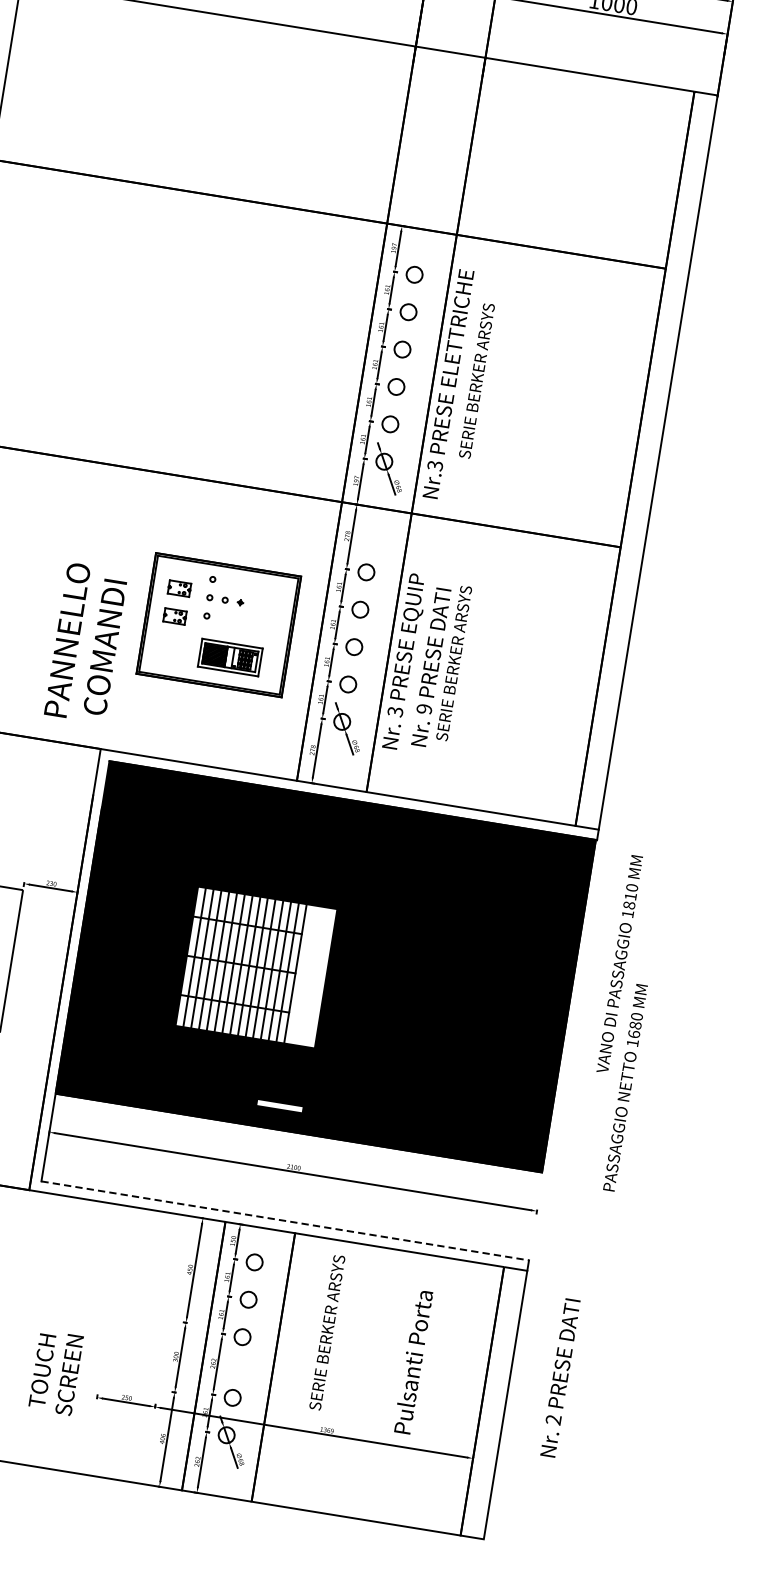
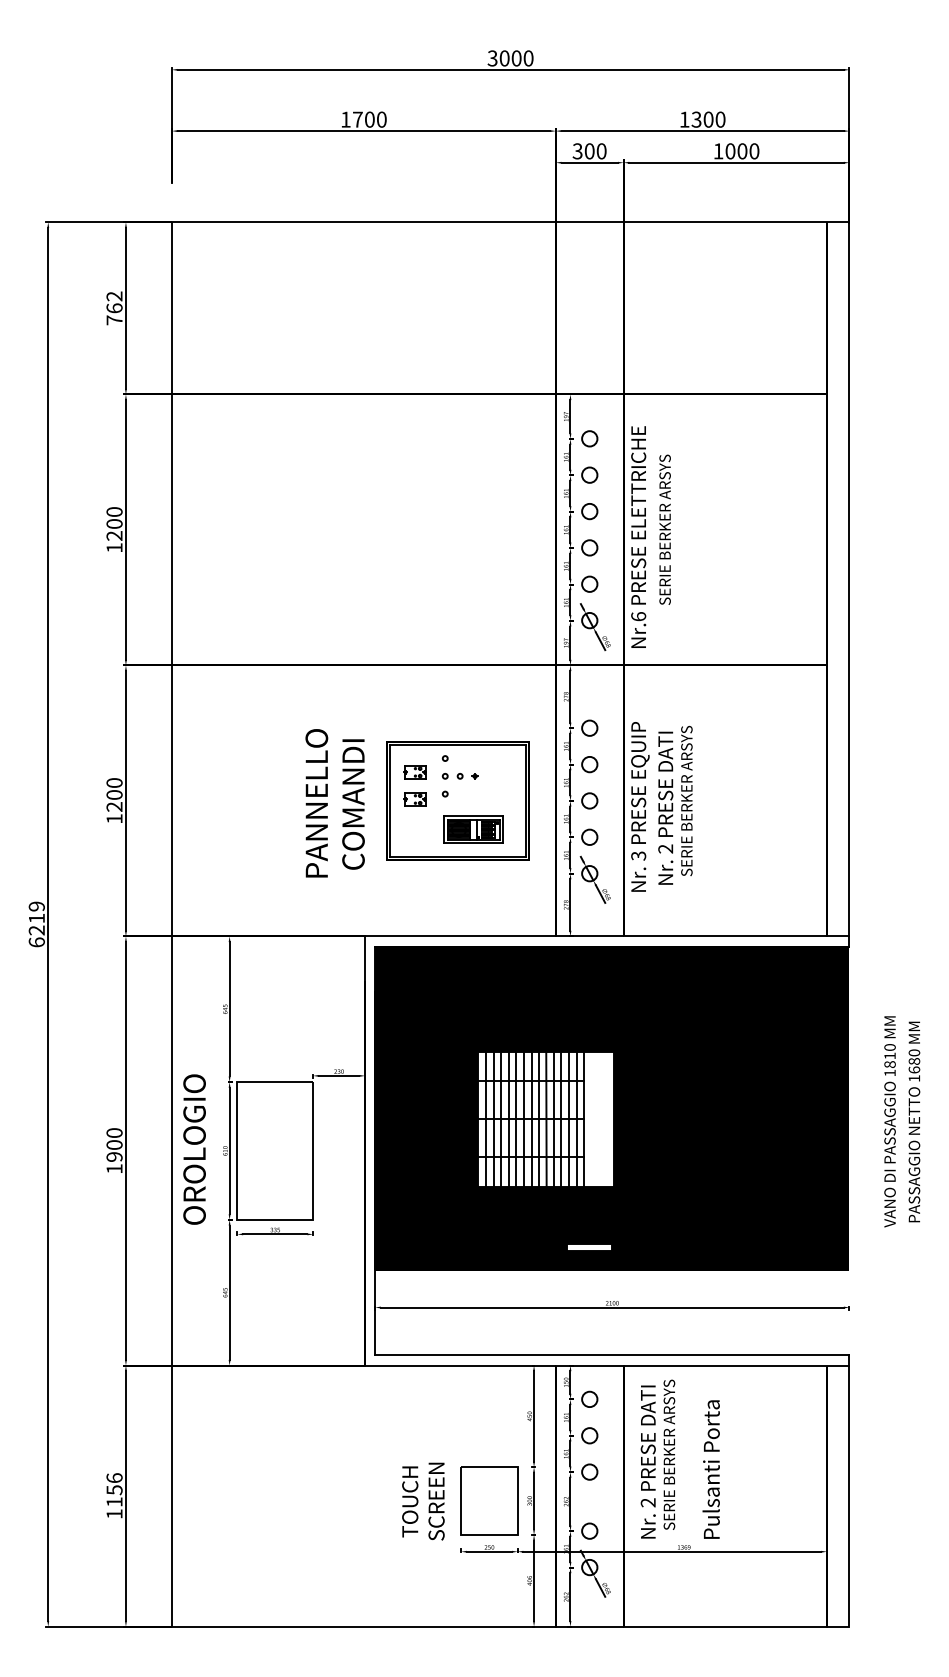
text: (435, 465) -> (638, 616), Nr.3 -> Nr.6
text: (85, 643) -> (334, 803), moved
text: (425, 708) -> (666, 848), 9 -> 2
text: (619, 963) -> (889, 1121), moved
text: (625, 1087) -> (914, 1121), moved
line: (285, 1221) -> (612, 1355), dashed -> solid
part: (134, 1349) -> (489, 1500), added
text: (412, 1361) -> (710, 1469), moved
text: (56, 1372) -> (423, 1501), moved
text: (559, 1377) -> (647, 1461), moved

